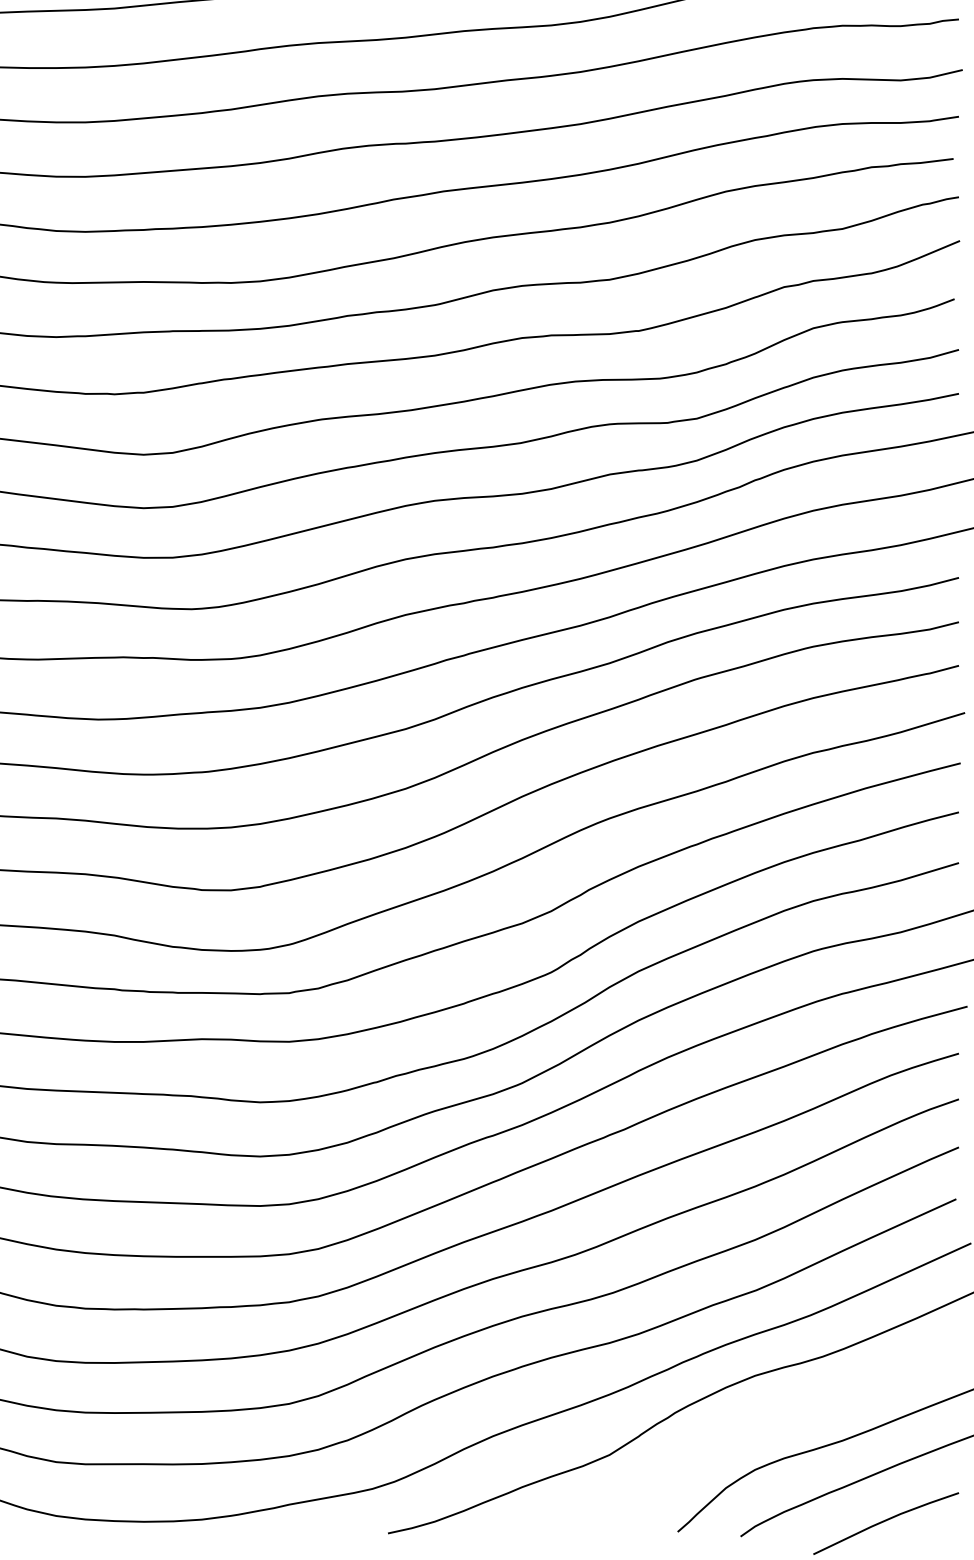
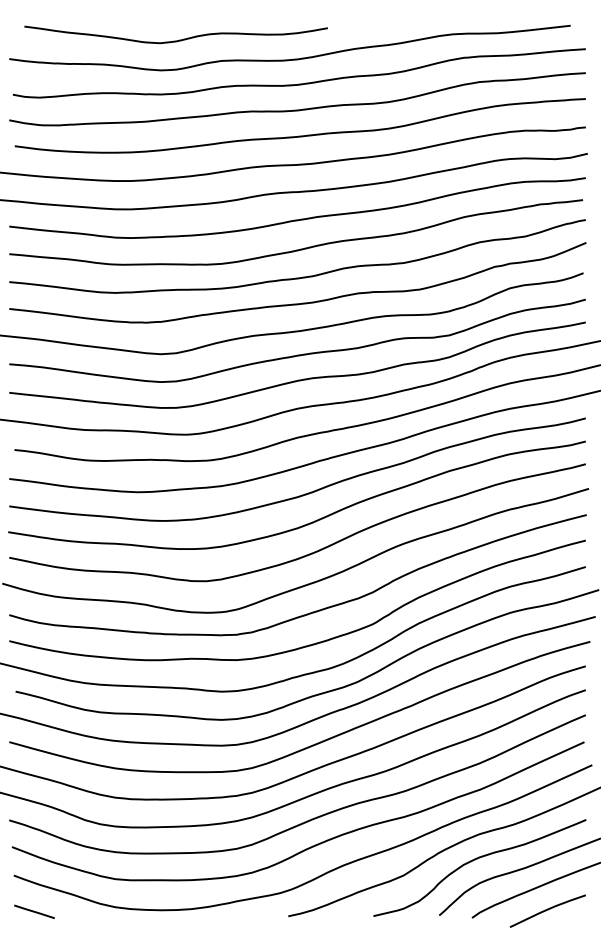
curve: (747, 1426) -> (475, 860), added

